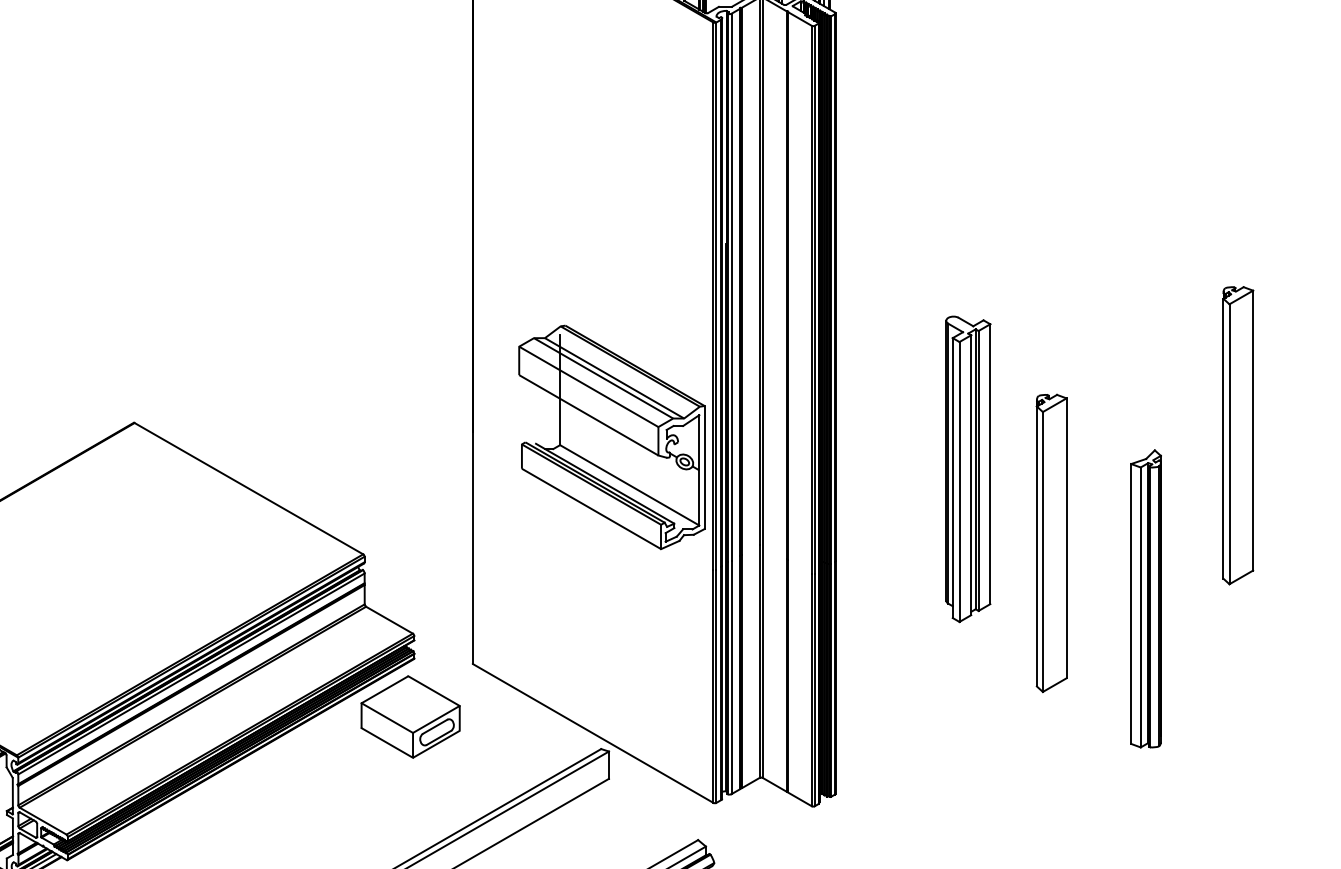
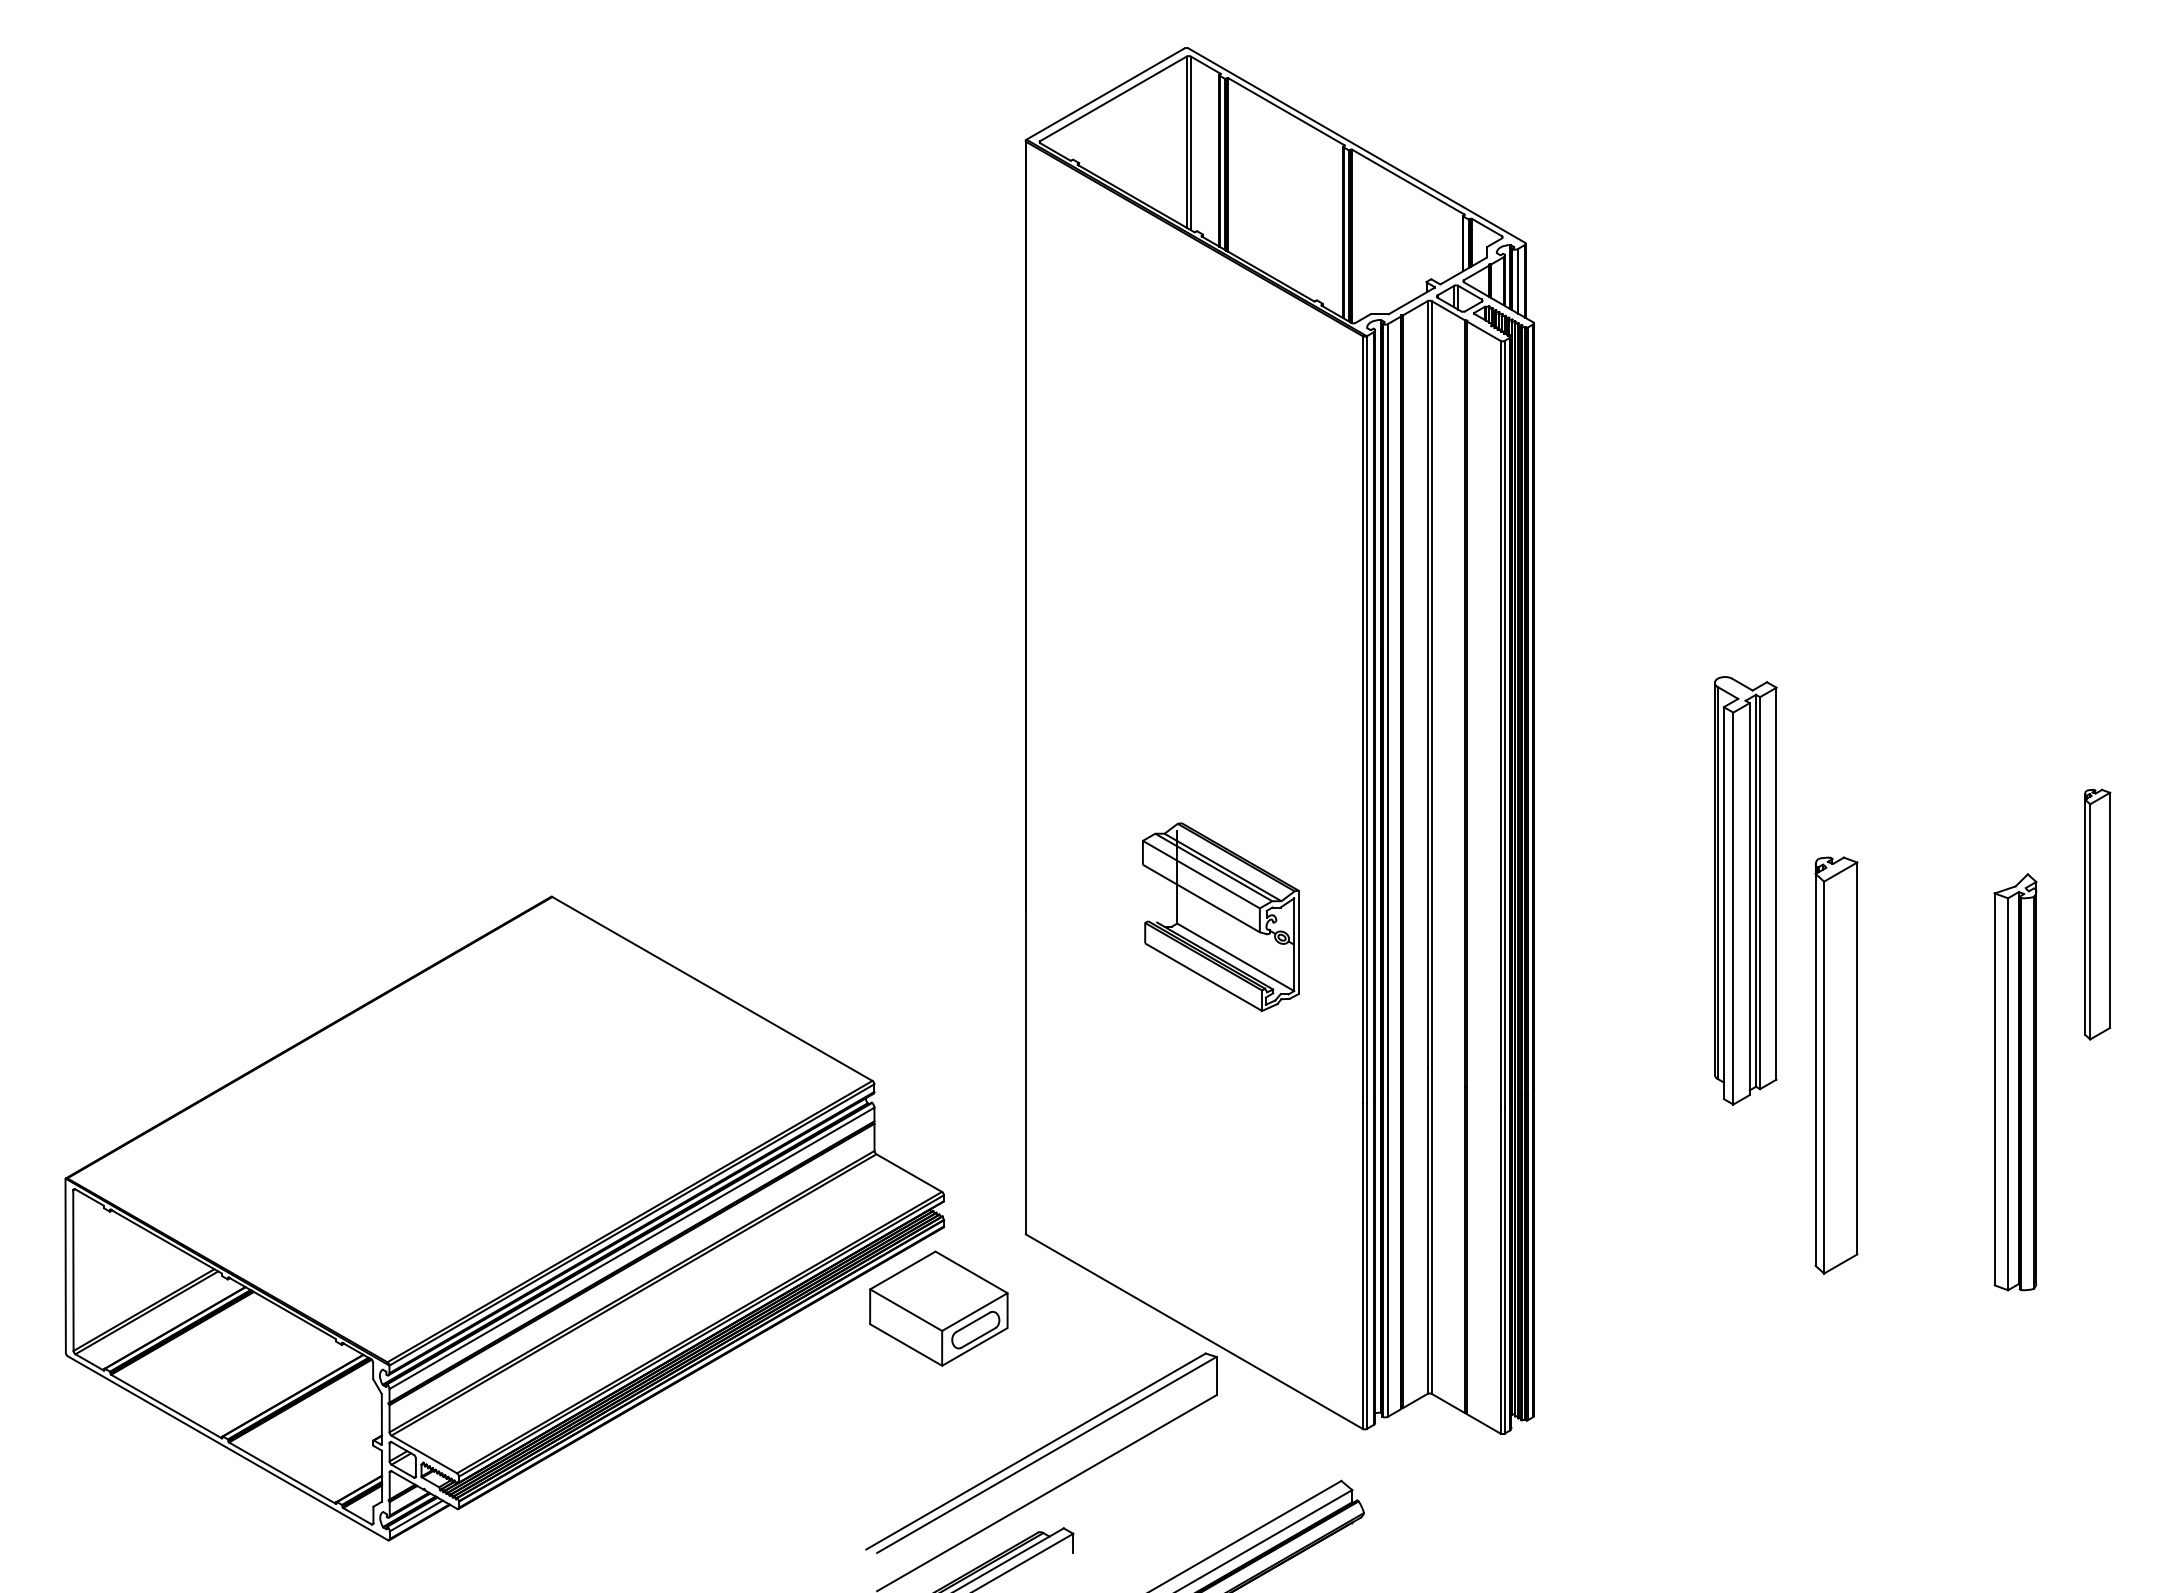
part: (1238, 435) -> (2097, 914), size x0.6
part: (611, 436) -> (1220, 916), size x0.6
part: (968, 469) -> (1745, 890), moved
part: (1146, 599) -> (2015, 1082), moved

